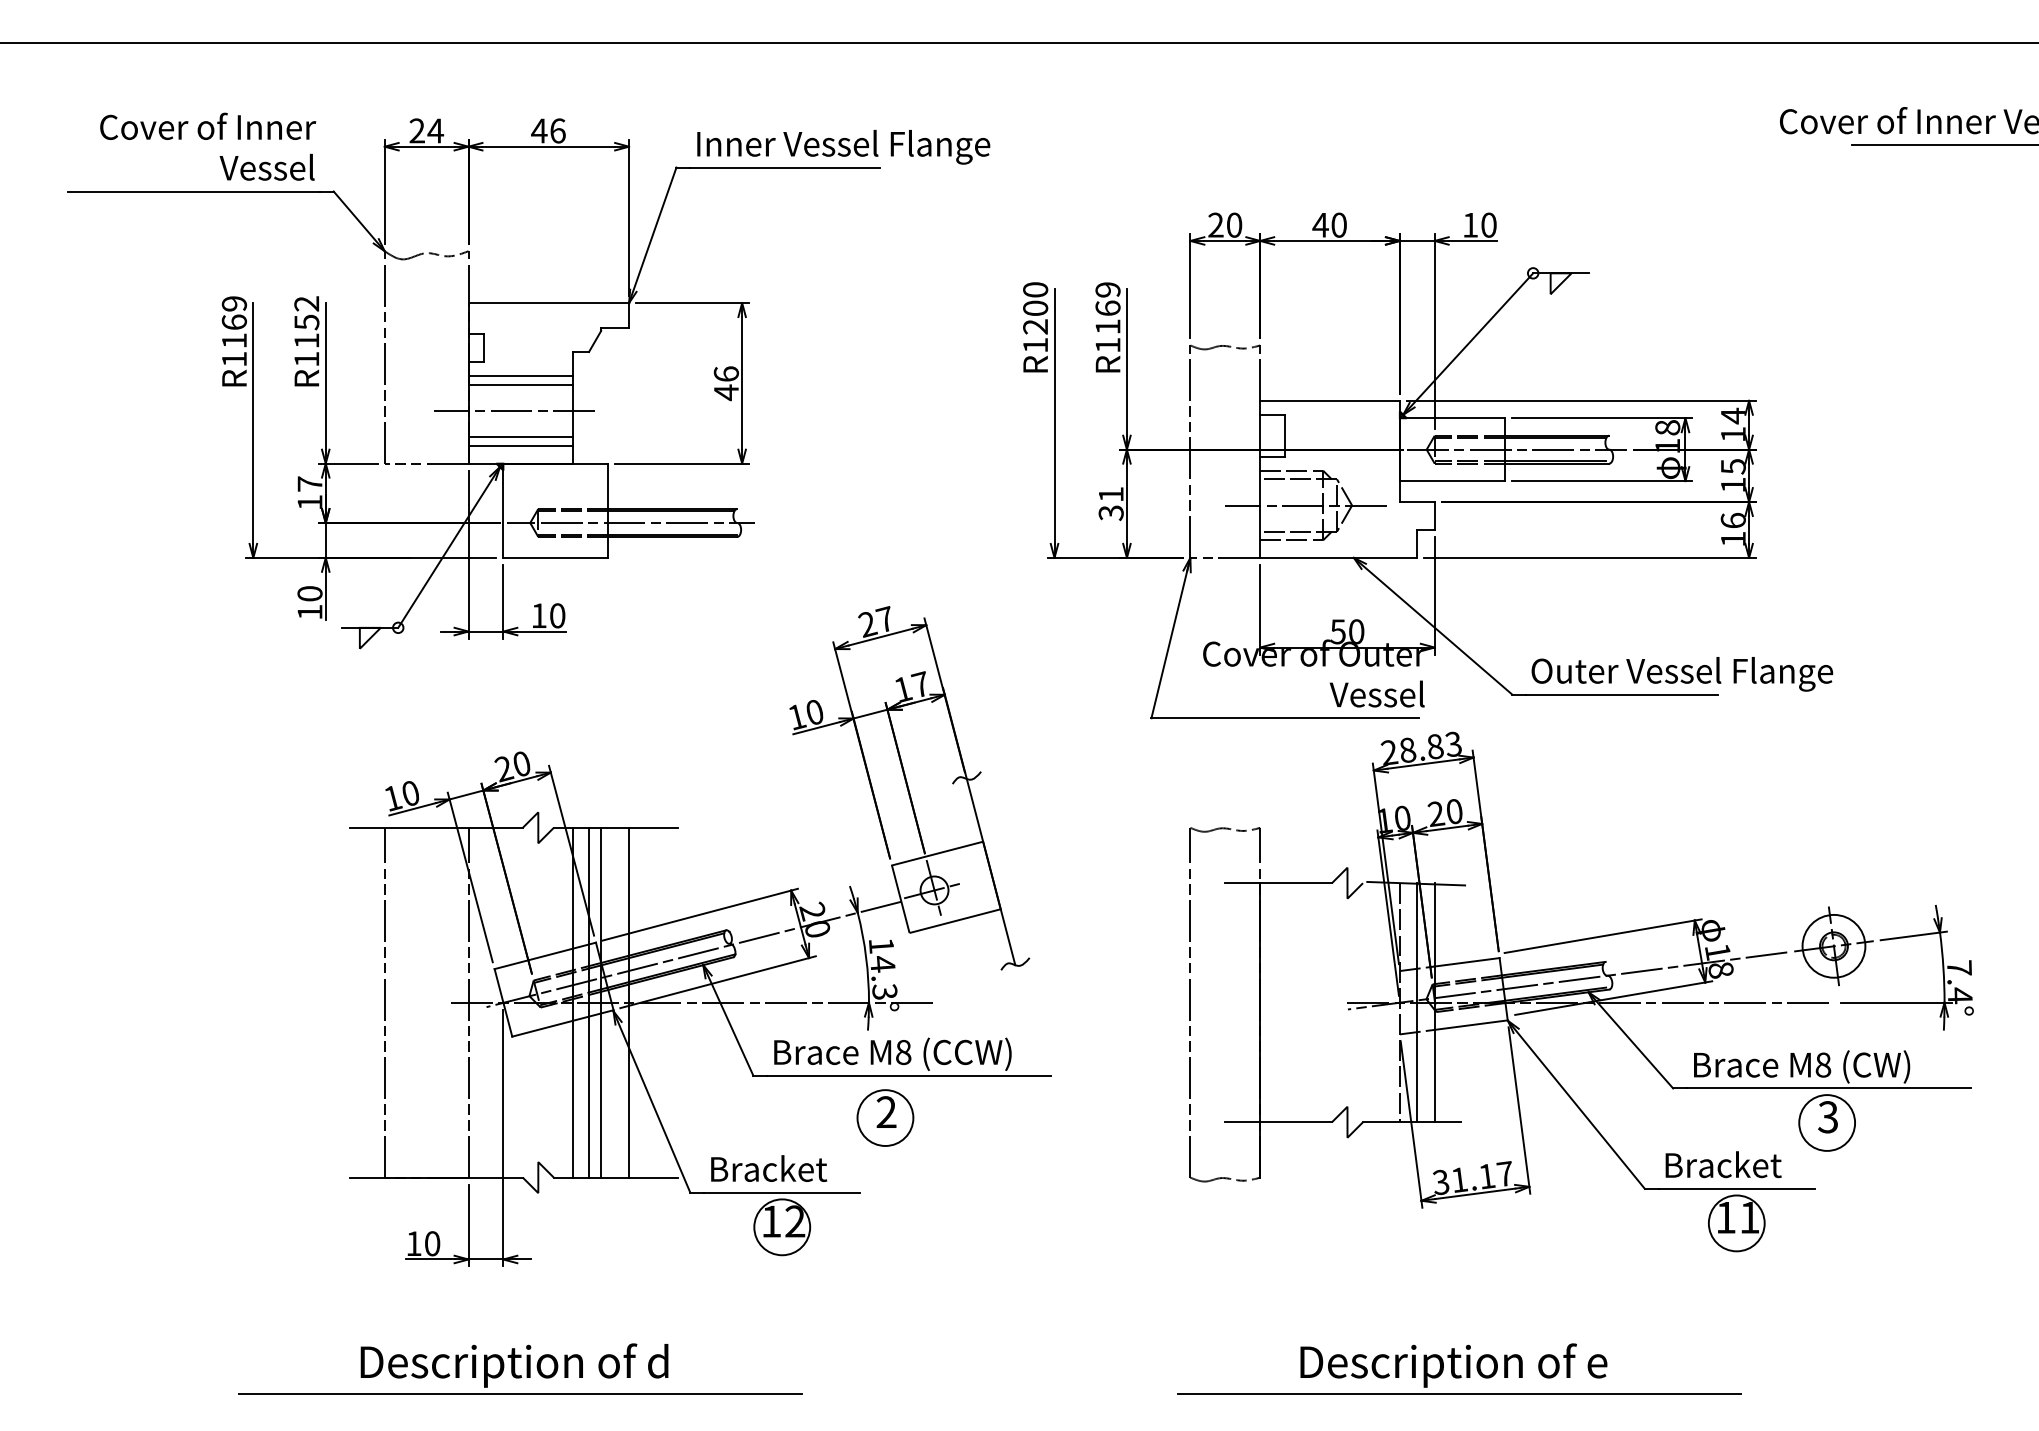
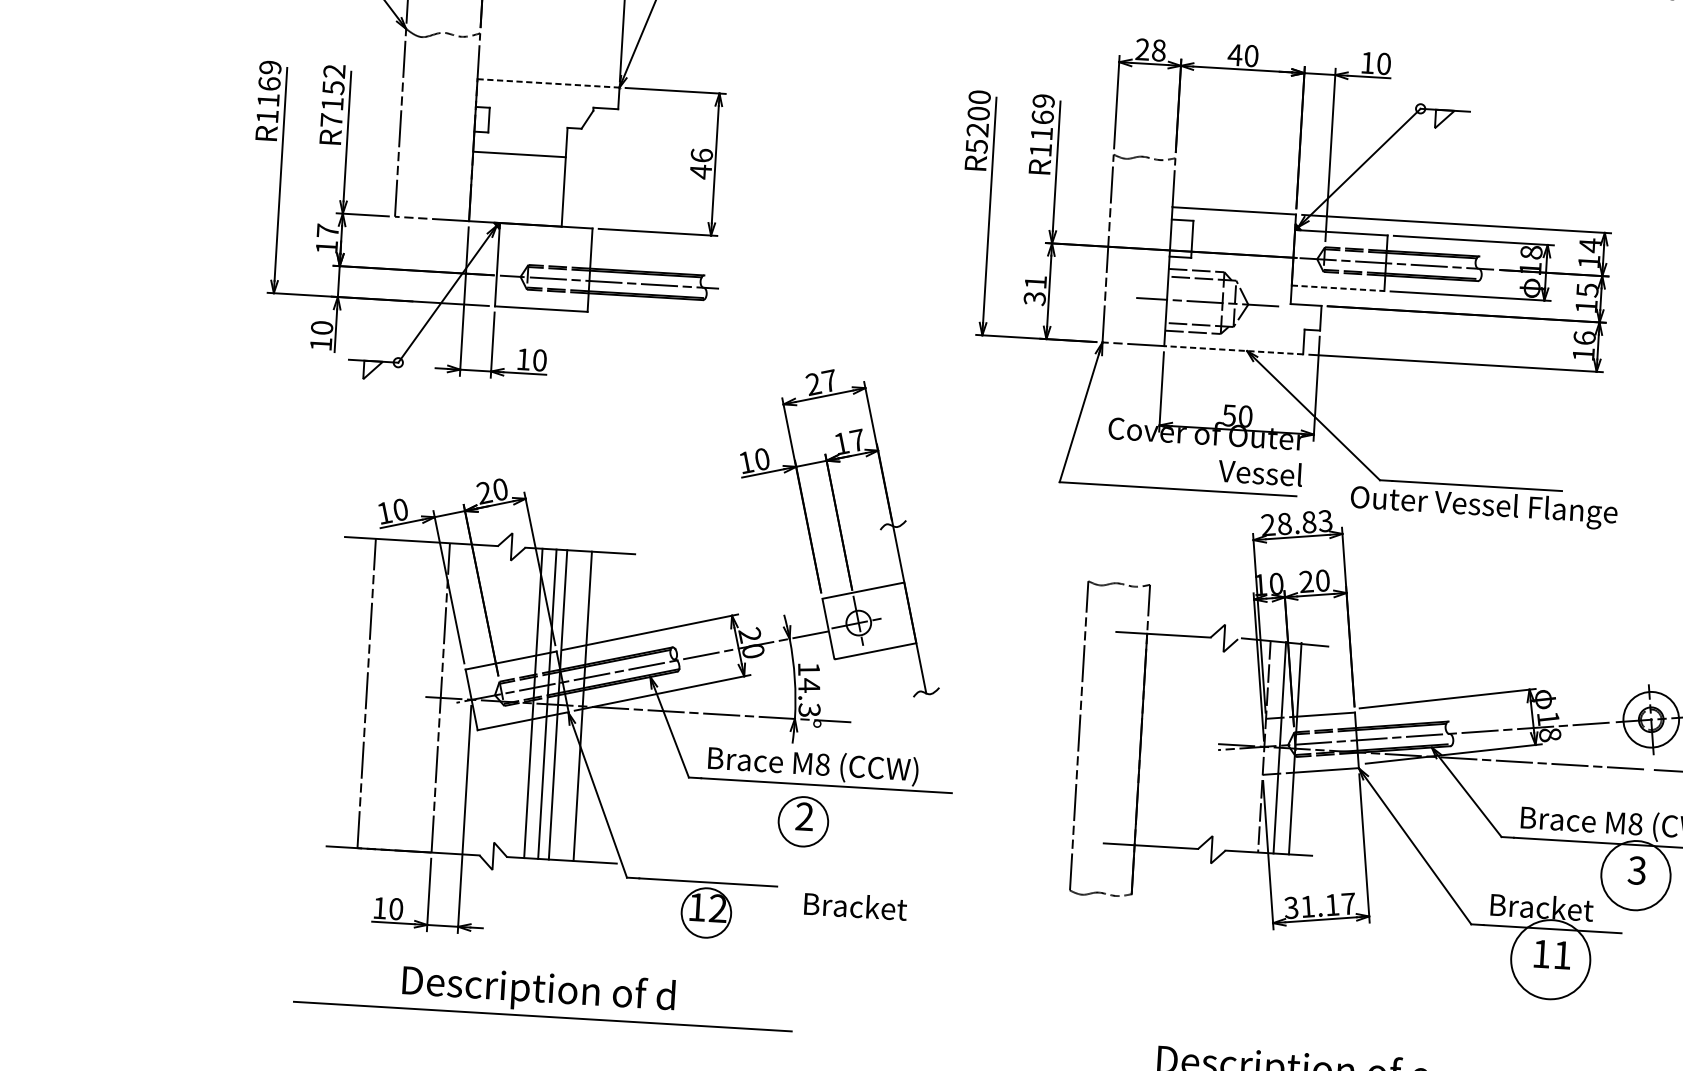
text: (1234, 225) -> (1158, 50), 20 -> 28
line: (549, 303) -> (549, 83), solid -> dashed
text: (1035, 345) -> (976, 146), R1200 -> R5200
text: (306, 358) -> (331, 119), R1152 -> R7152
line: (520, 376) -> (519, 146), removed
line: (514, 411) -> (512, 177), removed
line: (520, 437) -> (516, 200), removed
line: (520, 446) -> (515, 208), removed
line: (1452, 481) -> (1338, 288), solid -> dashed
line: (1338, 557) -> (1233, 349), solid -> dashed
text: (1682, 674) -> (1484, 507), moved
circle: (1827, 1122) -> (1636, 875), size x1.4
text: (769, 1168) -> (856, 906), moved
circle: (1736, 1223) -> (1550, 959), size x1.6
part: (520, 1368) -> (543, 994), moved

